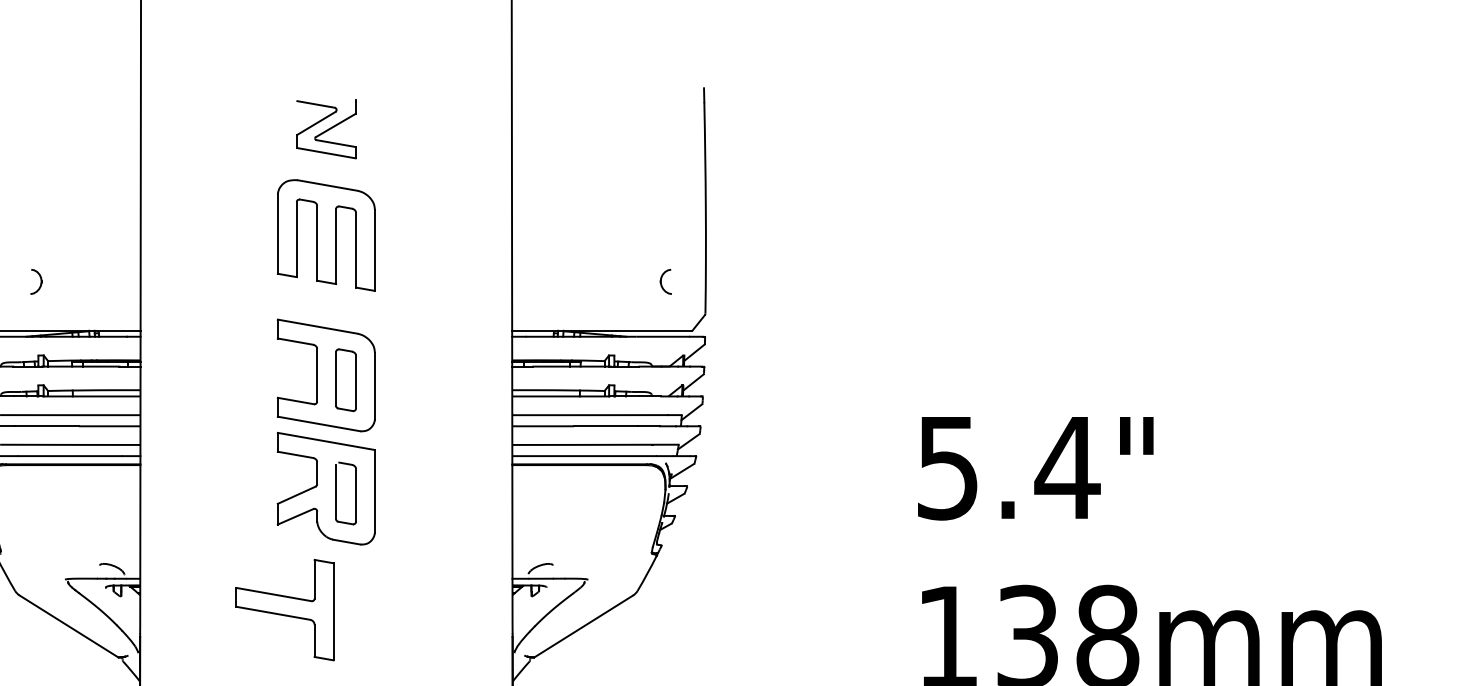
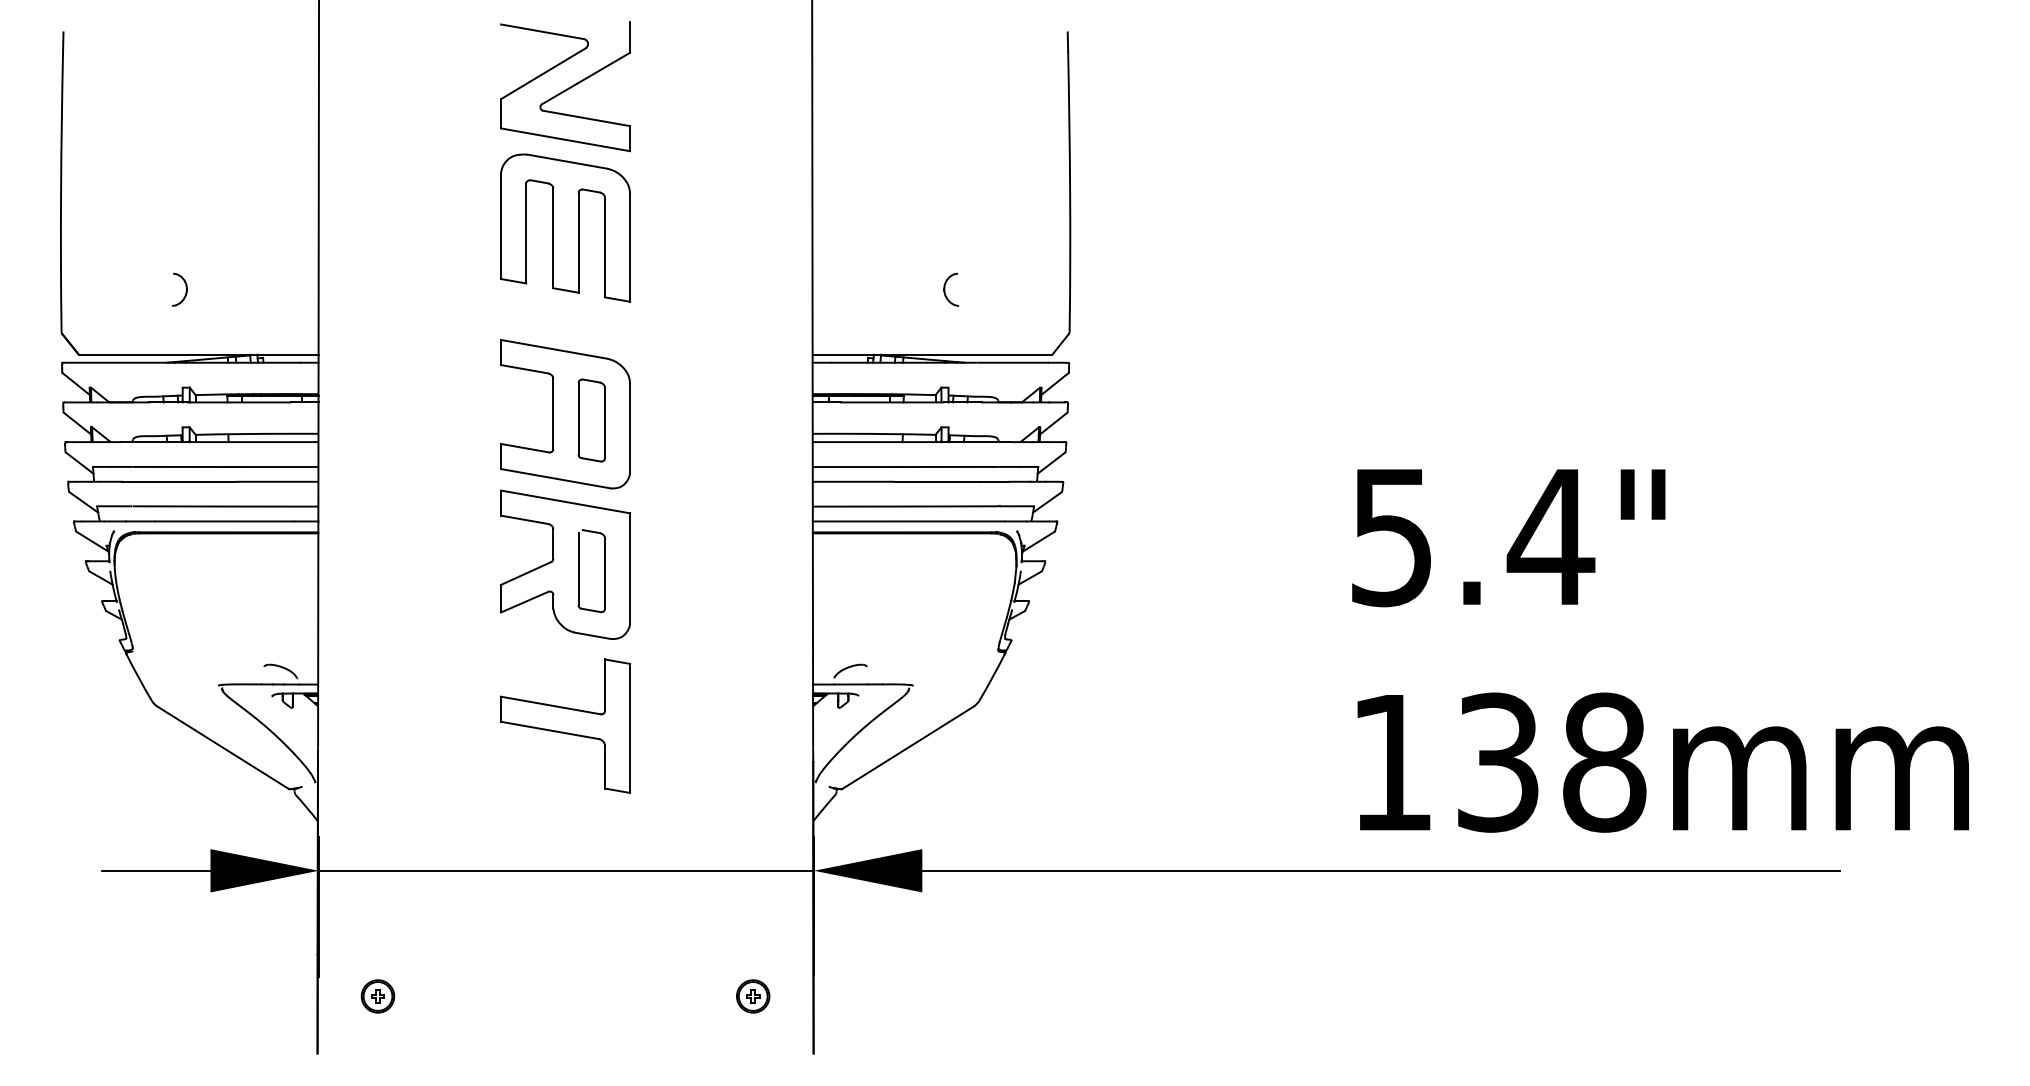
part: (326, 128) -> (565, 86), size x1.67
part: (666, 281) -> (951, 289), moved
part: (284, 609) -> (565, 725), moved

